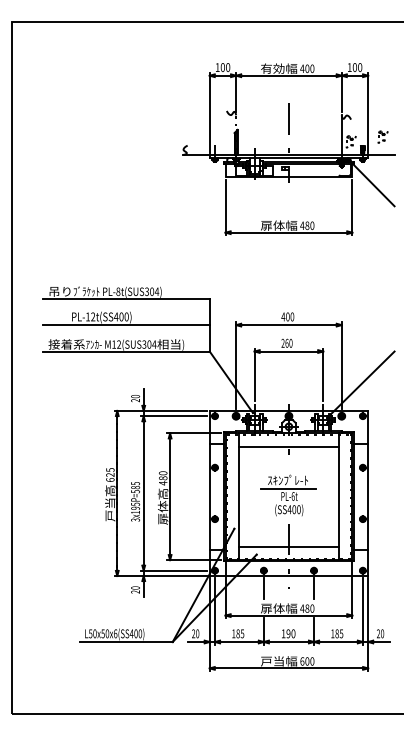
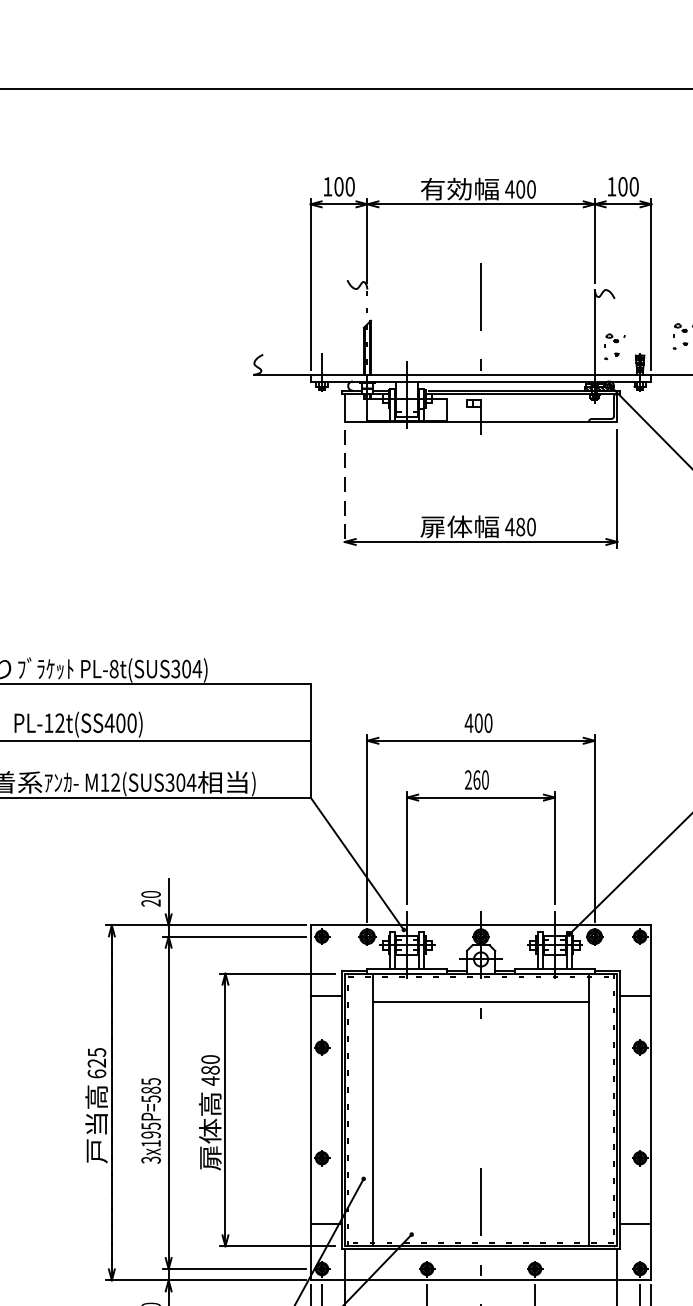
line: (225, 208) -> (344, 489), solid -> dashed
part: (288, 495) -> (480, 1107), removed
line: (288, 546) -> (480, 1216), removed

